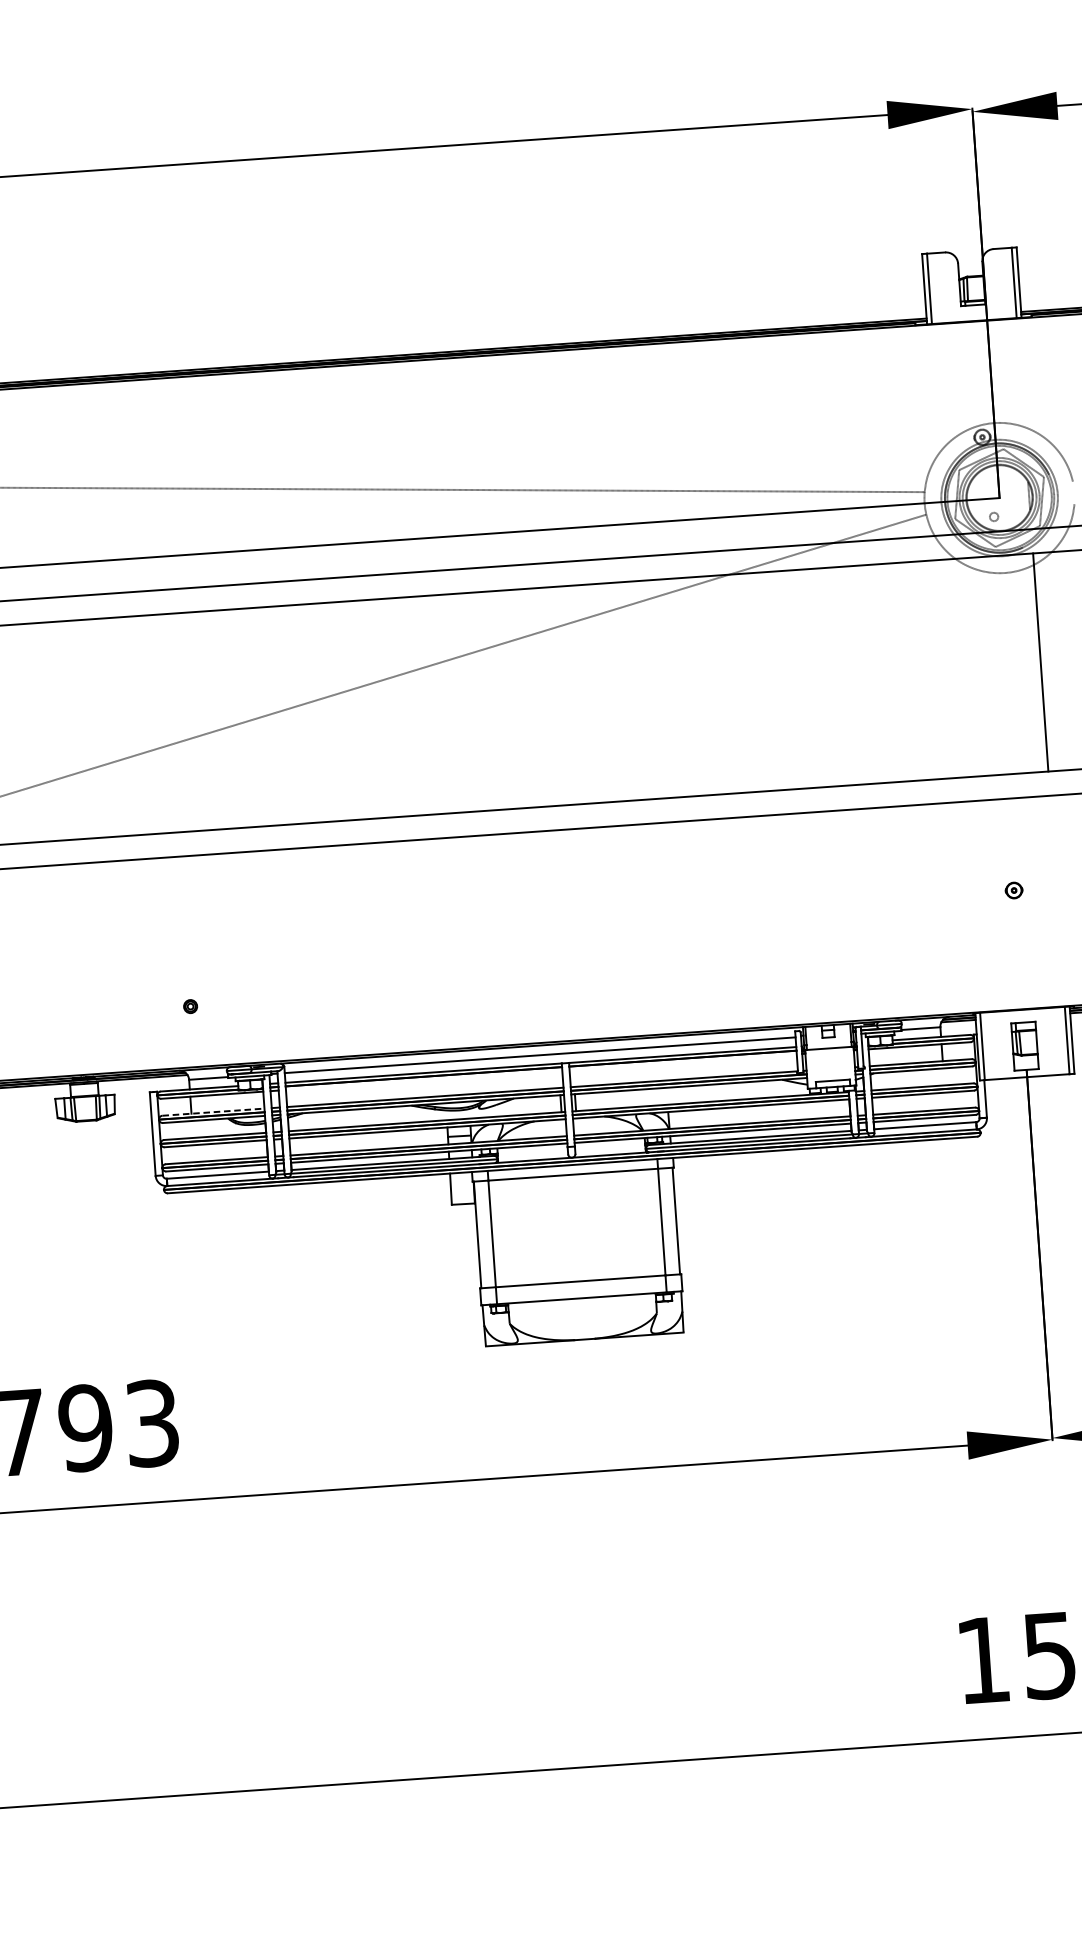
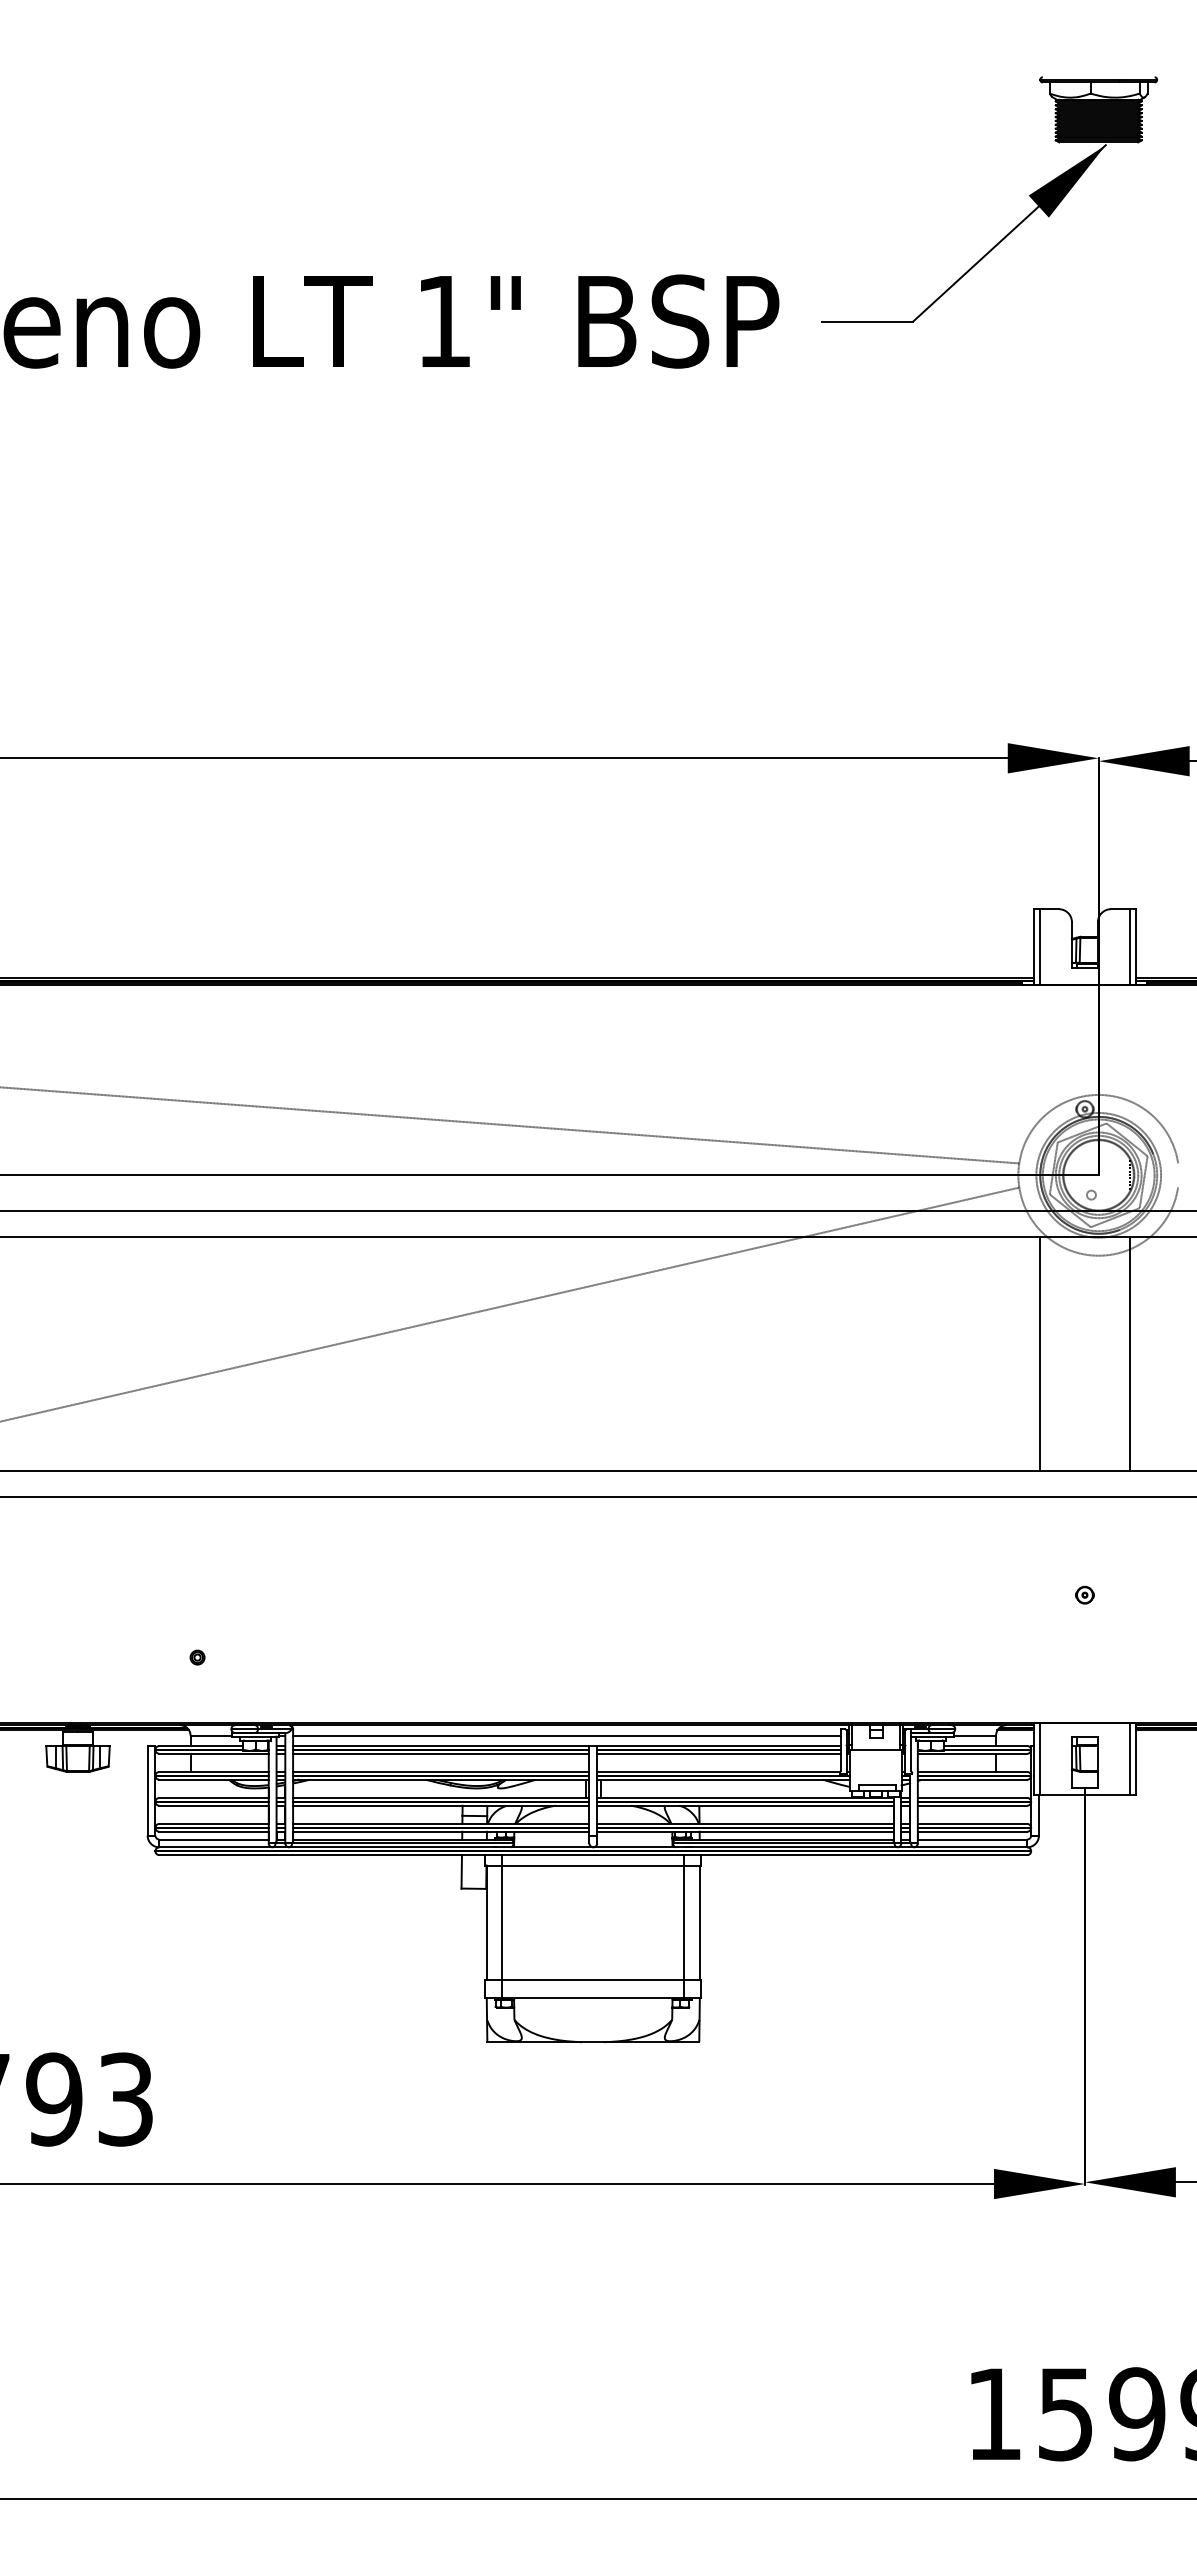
line: (955, 668) -> (1039, 1353), added
line: (682, 1062) -> (718, 1753), added
line: (424, 1080) -> (441, 1753), added
line: (213, 1111) -> (214, 1771), dashed -> solid

